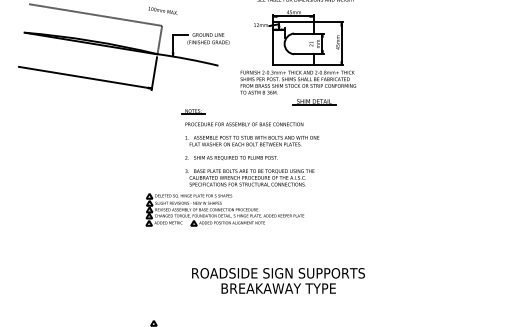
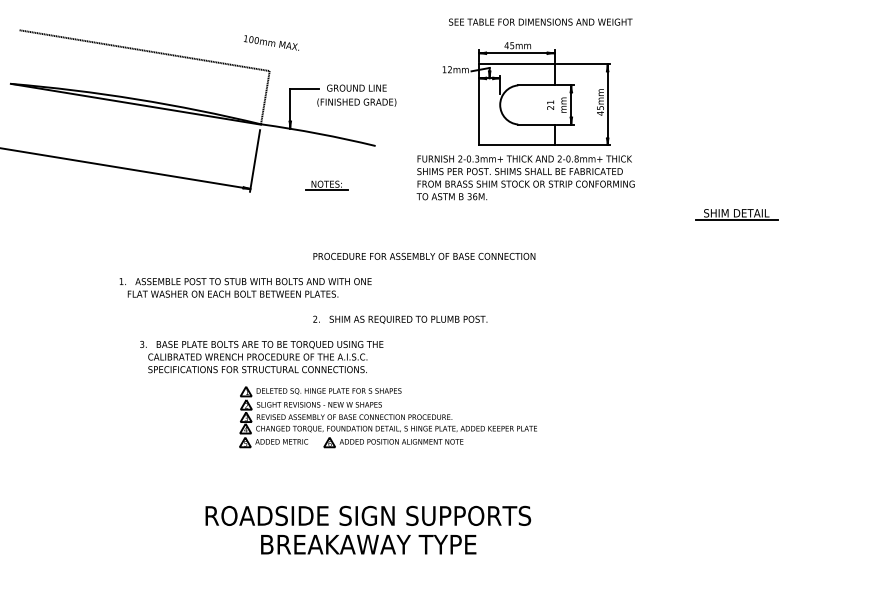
part: (314, 102) -> (737, 215), moved
part: (193, 111) -> (326, 185), moved
text: (252, 141) -> (245, 288), moved
text: (249, 177) -> (260, 356), moved
text: (278, 280) -> (368, 529), moved

